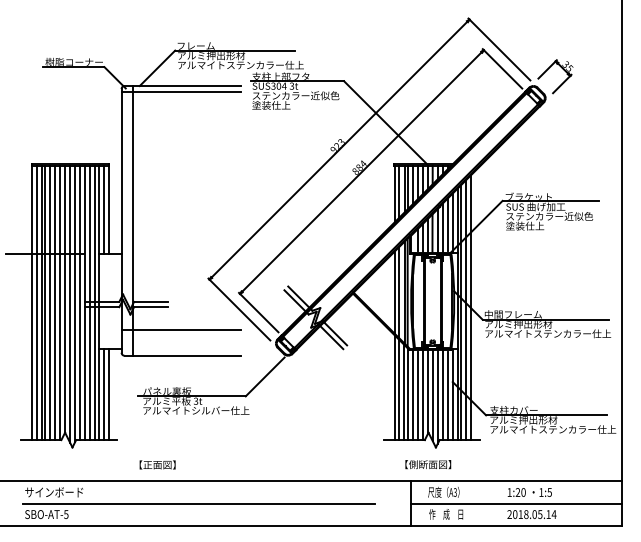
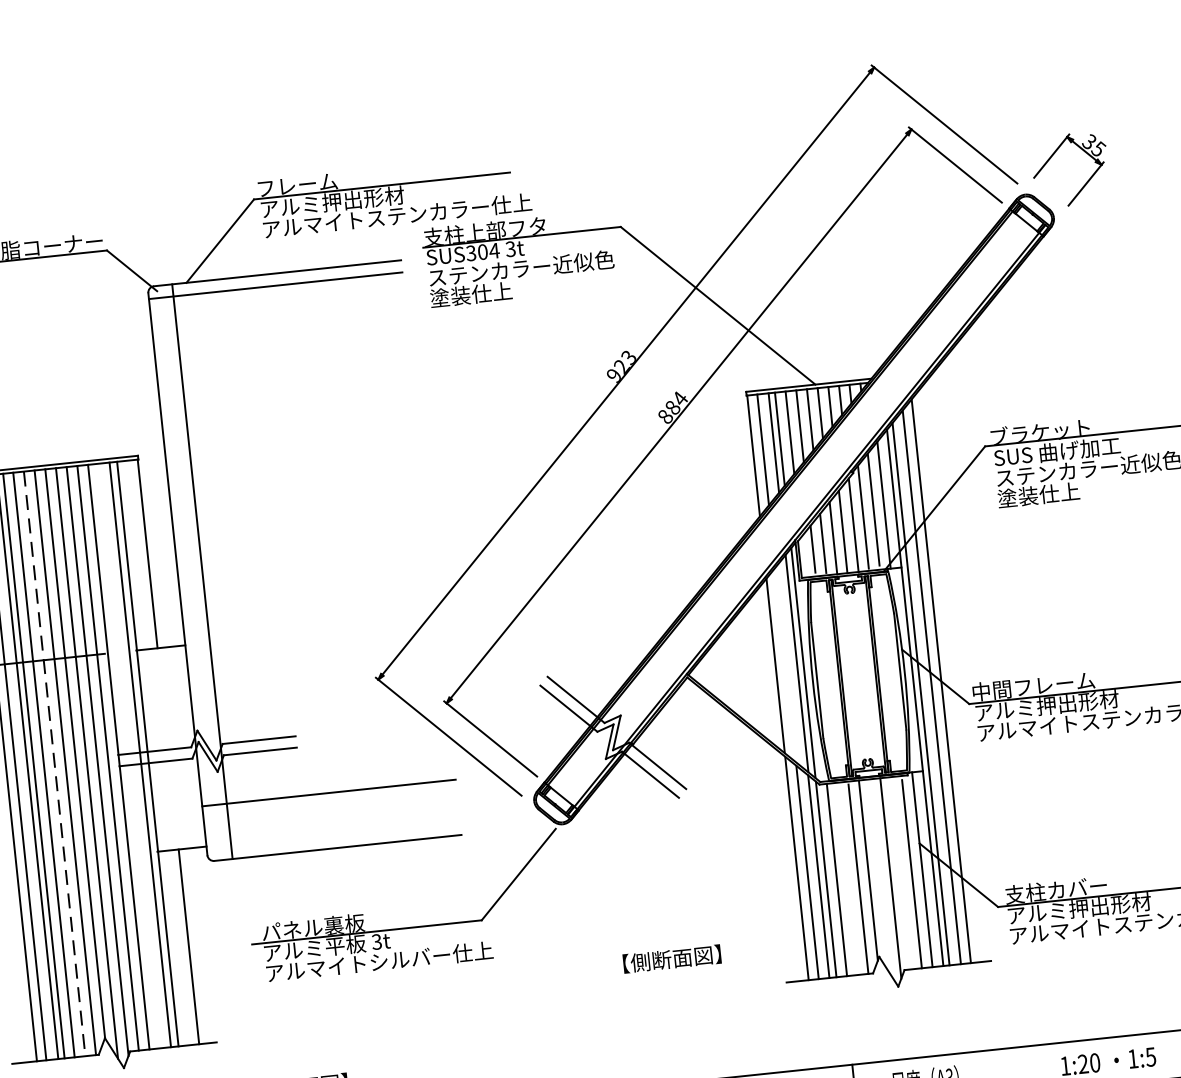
line: (103, 209) -> (136, 554), removed
line: (399, 292) -> (786, 664), removed
line: (90, 302) -> (129, 755), removed
line: (55, 303) -> (55, 765), solid -> dashed
line: (103, 394) -> (178, 948), removed
line: (417, 395) -> (847, 880), removed
line: (432, 395) -> (879, 876), removed
line: (442, 395) -> (900, 874), removed
text: (428, 464) -> (672, 958), moved

